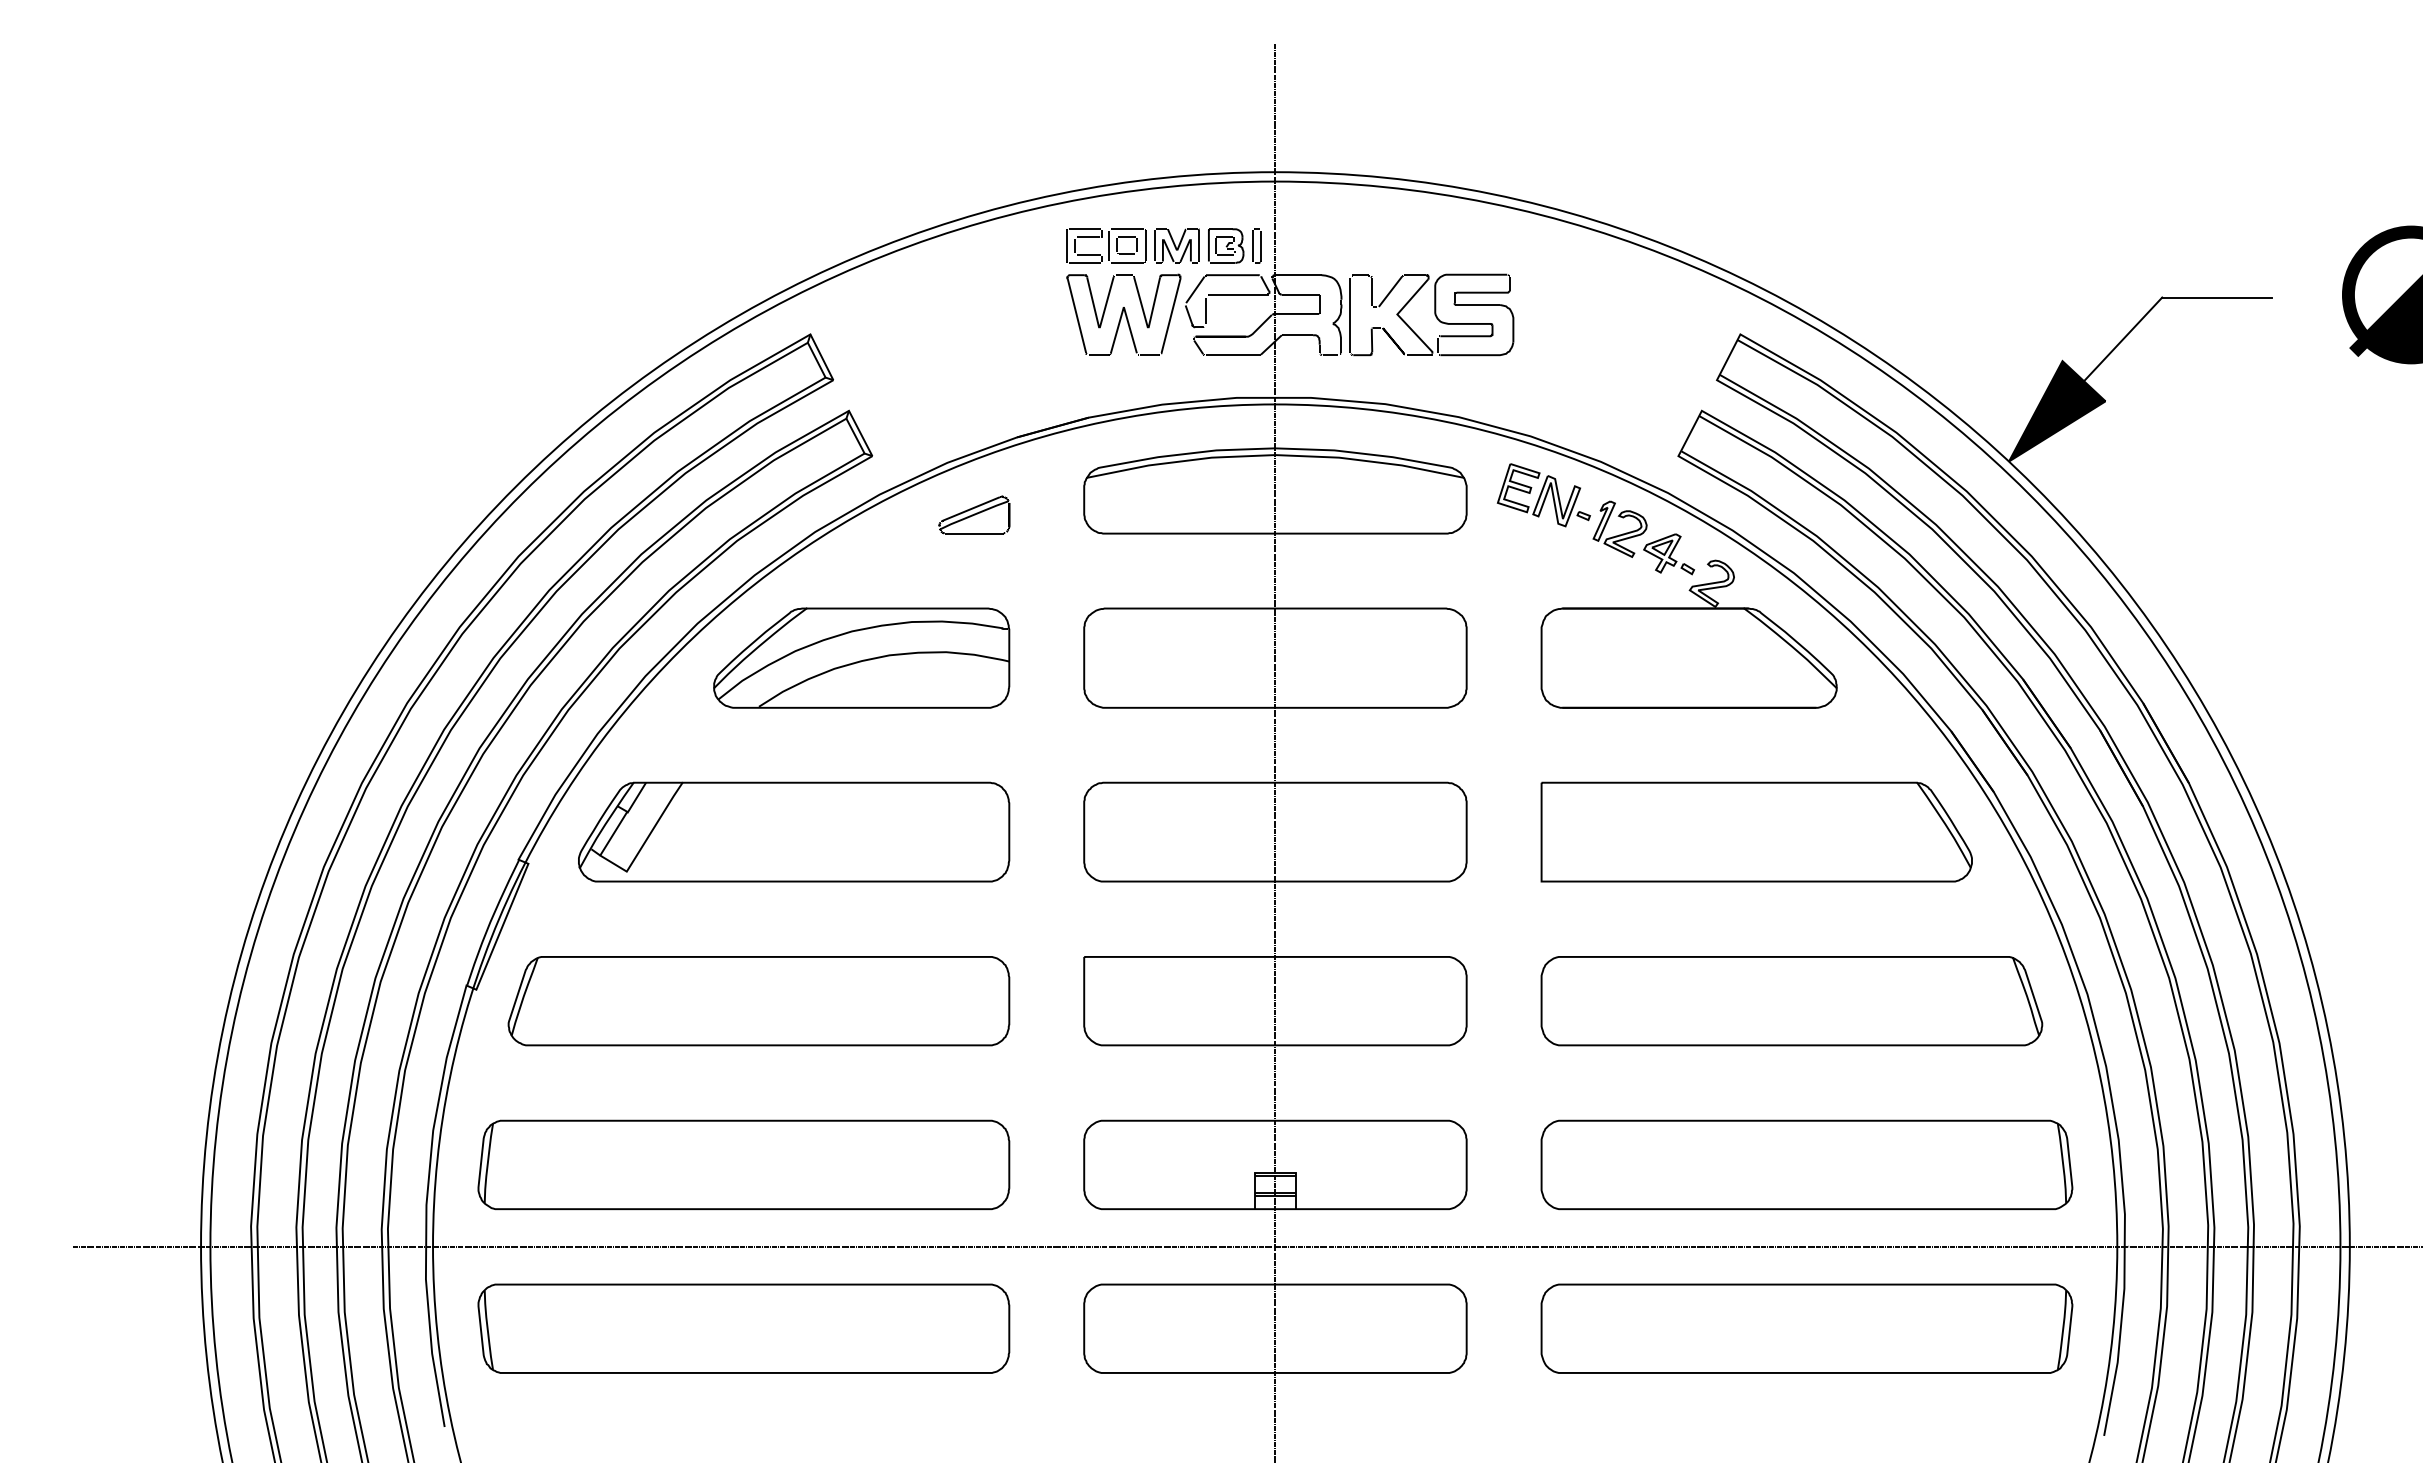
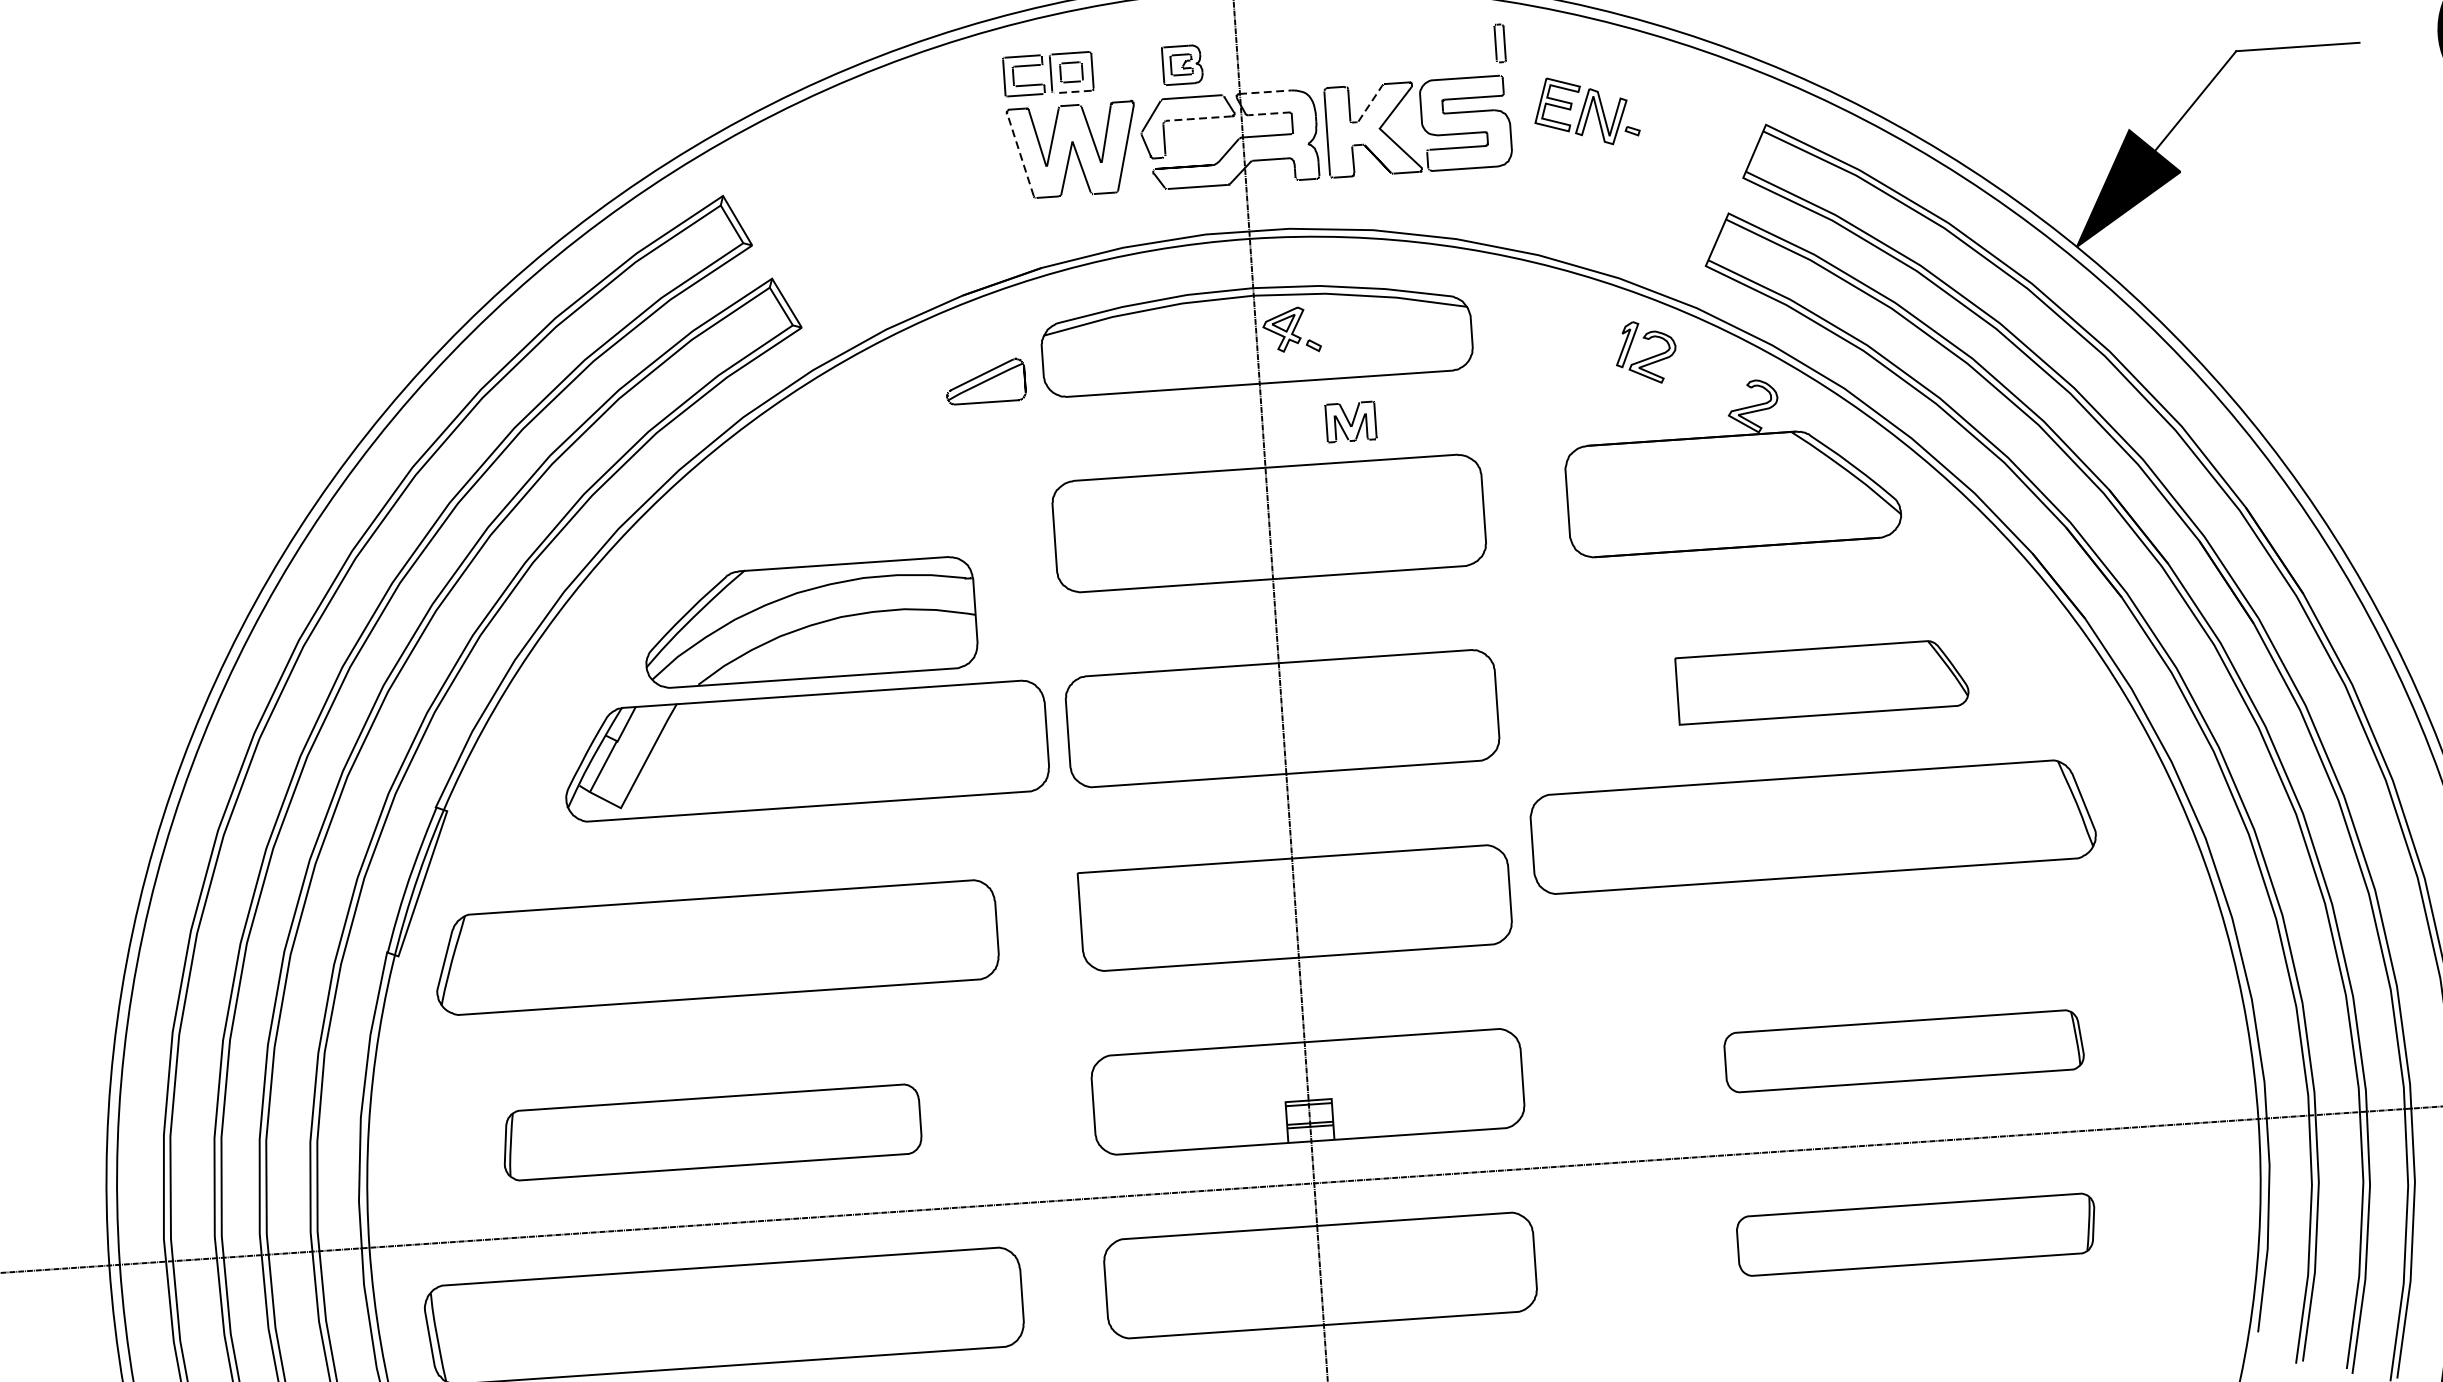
part: (1176, 245) -> (1350, 421), moved
part: (1256, 245) -> (1499, 42), moved
line: (1127, 263) -> (1073, 92), solid -> dashed
line: (1298, 275) -> (1265, 92), solid -> dashed
line: (1391, 290) -> (1371, 102), solid -> dashed
line: (1235, 294) -> (1196, 118), solid -> dashed
line: (1300, 294) -> (1269, 113), solid -> dashed
line: (1076, 315) -> (1019, 154), solid -> dashed
part: (1543, 495) -> (1586, 111), moved
part: (974, 514) -> (985, 380), moved
part: (1668, 554) -> (1291, 330), moved
part: (861, 657) -> (809, 621), moved
part: (794, 831) -> (805, 750), moved
part: (1756, 831) -> (1822, 681), size x0.6
curve: (1791, 1044) -> (1816, 875), moved
part: (743, 1164) -> (711, 1131), size x0.7
part: (1806, 1164) -> (1903, 1050), size x0.6
part: (1806, 1328) -> (1916, 1234), size x0.6

